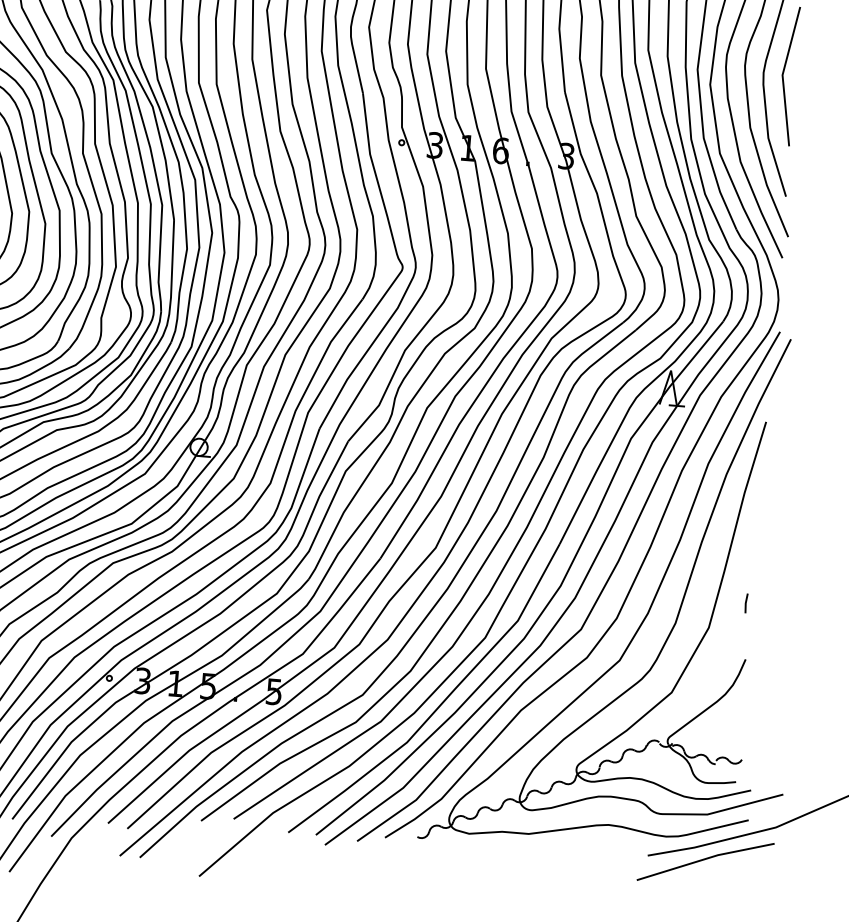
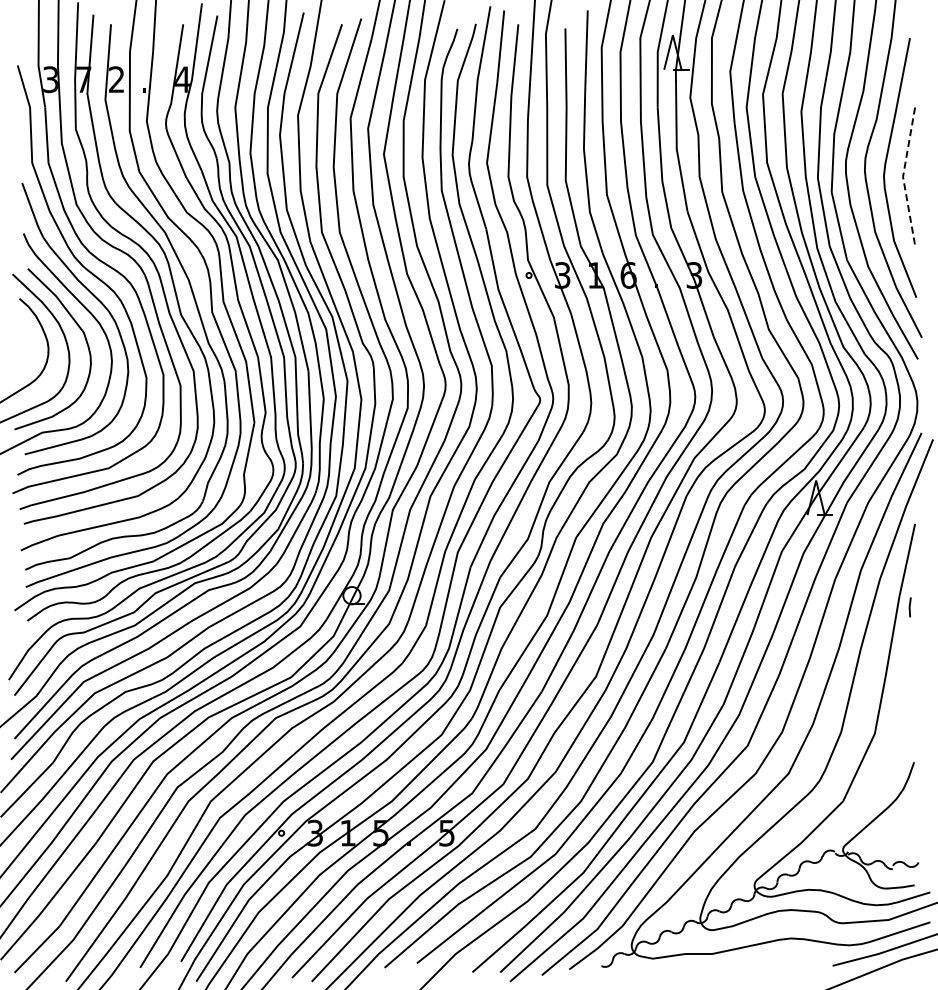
line: (783, 74) -> (903, 176), solid -> dashed
line: (745, 603) -> (909, 607), moved

